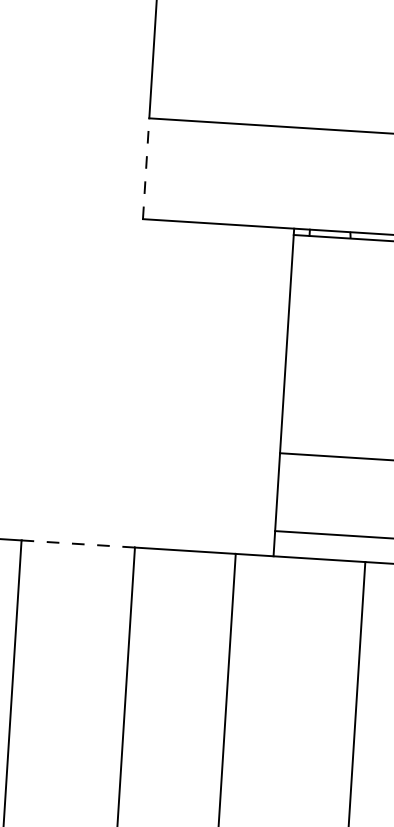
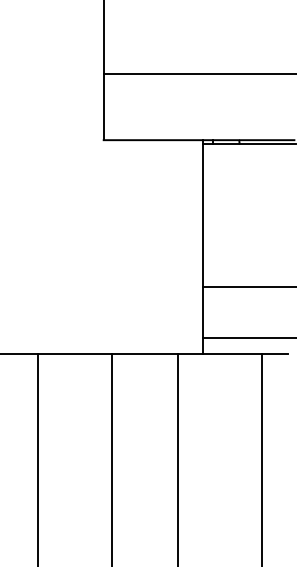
line: (145, 169) -> (103, 107), dashed -> solid
line: (77, 544) -> (74, 354), dashed -> solid

